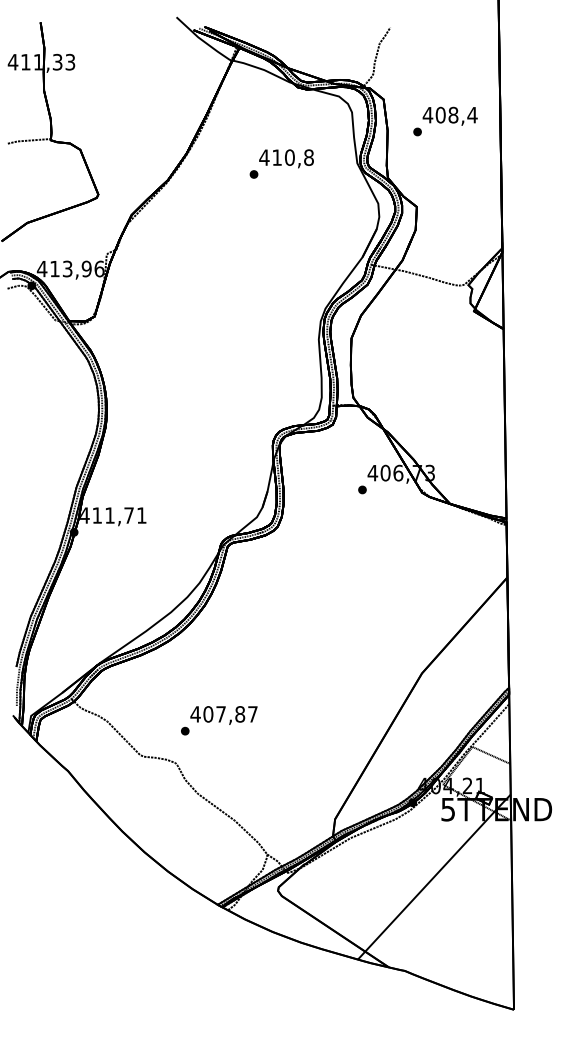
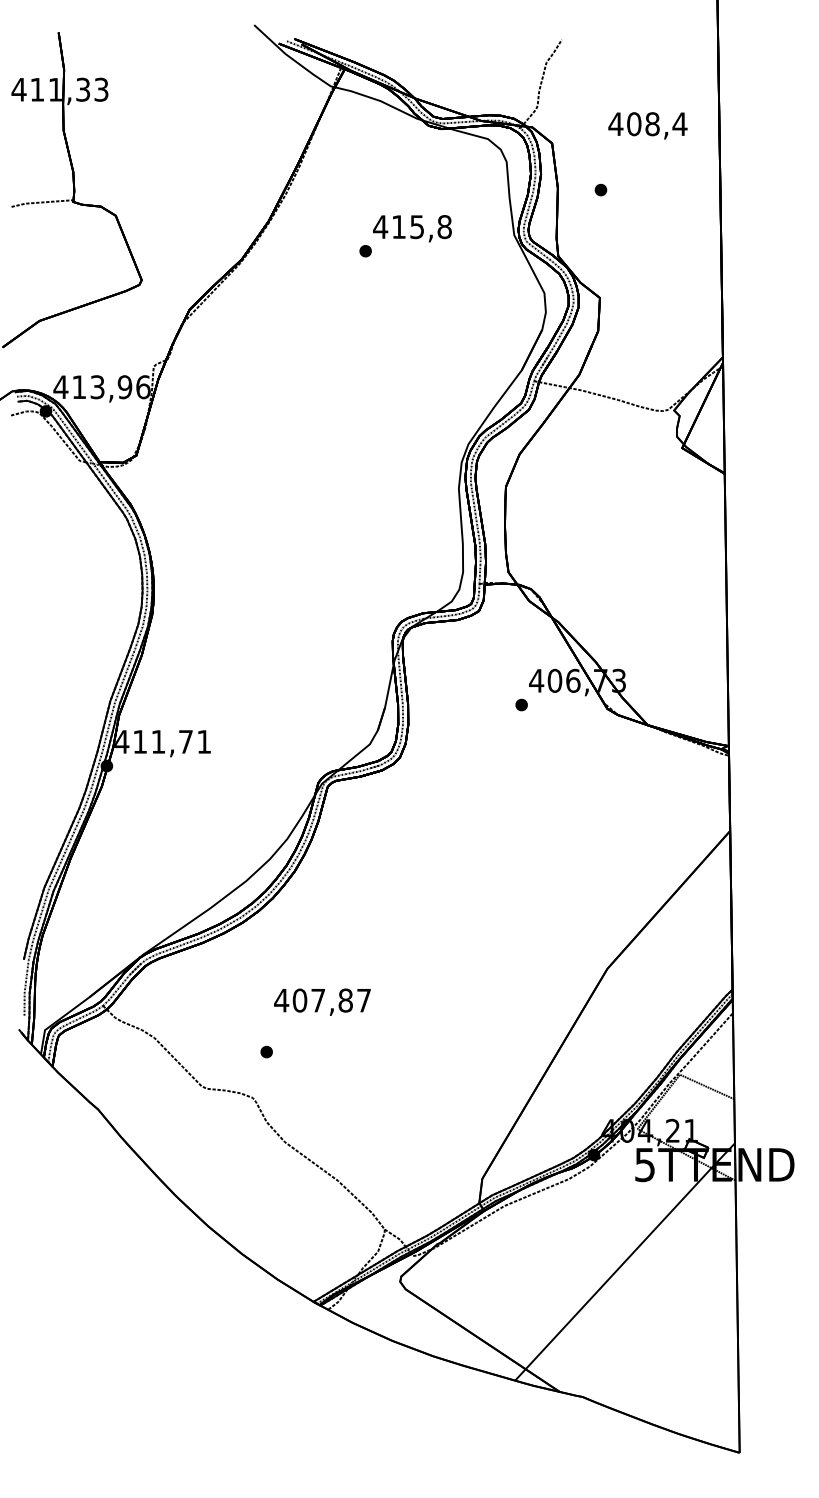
text: (449, 115) -> (646, 124), moved
text: (289, 157) -> (416, 226), 410,8 -> 415,8
text: (223, 715) -> (321, 1002), moved

